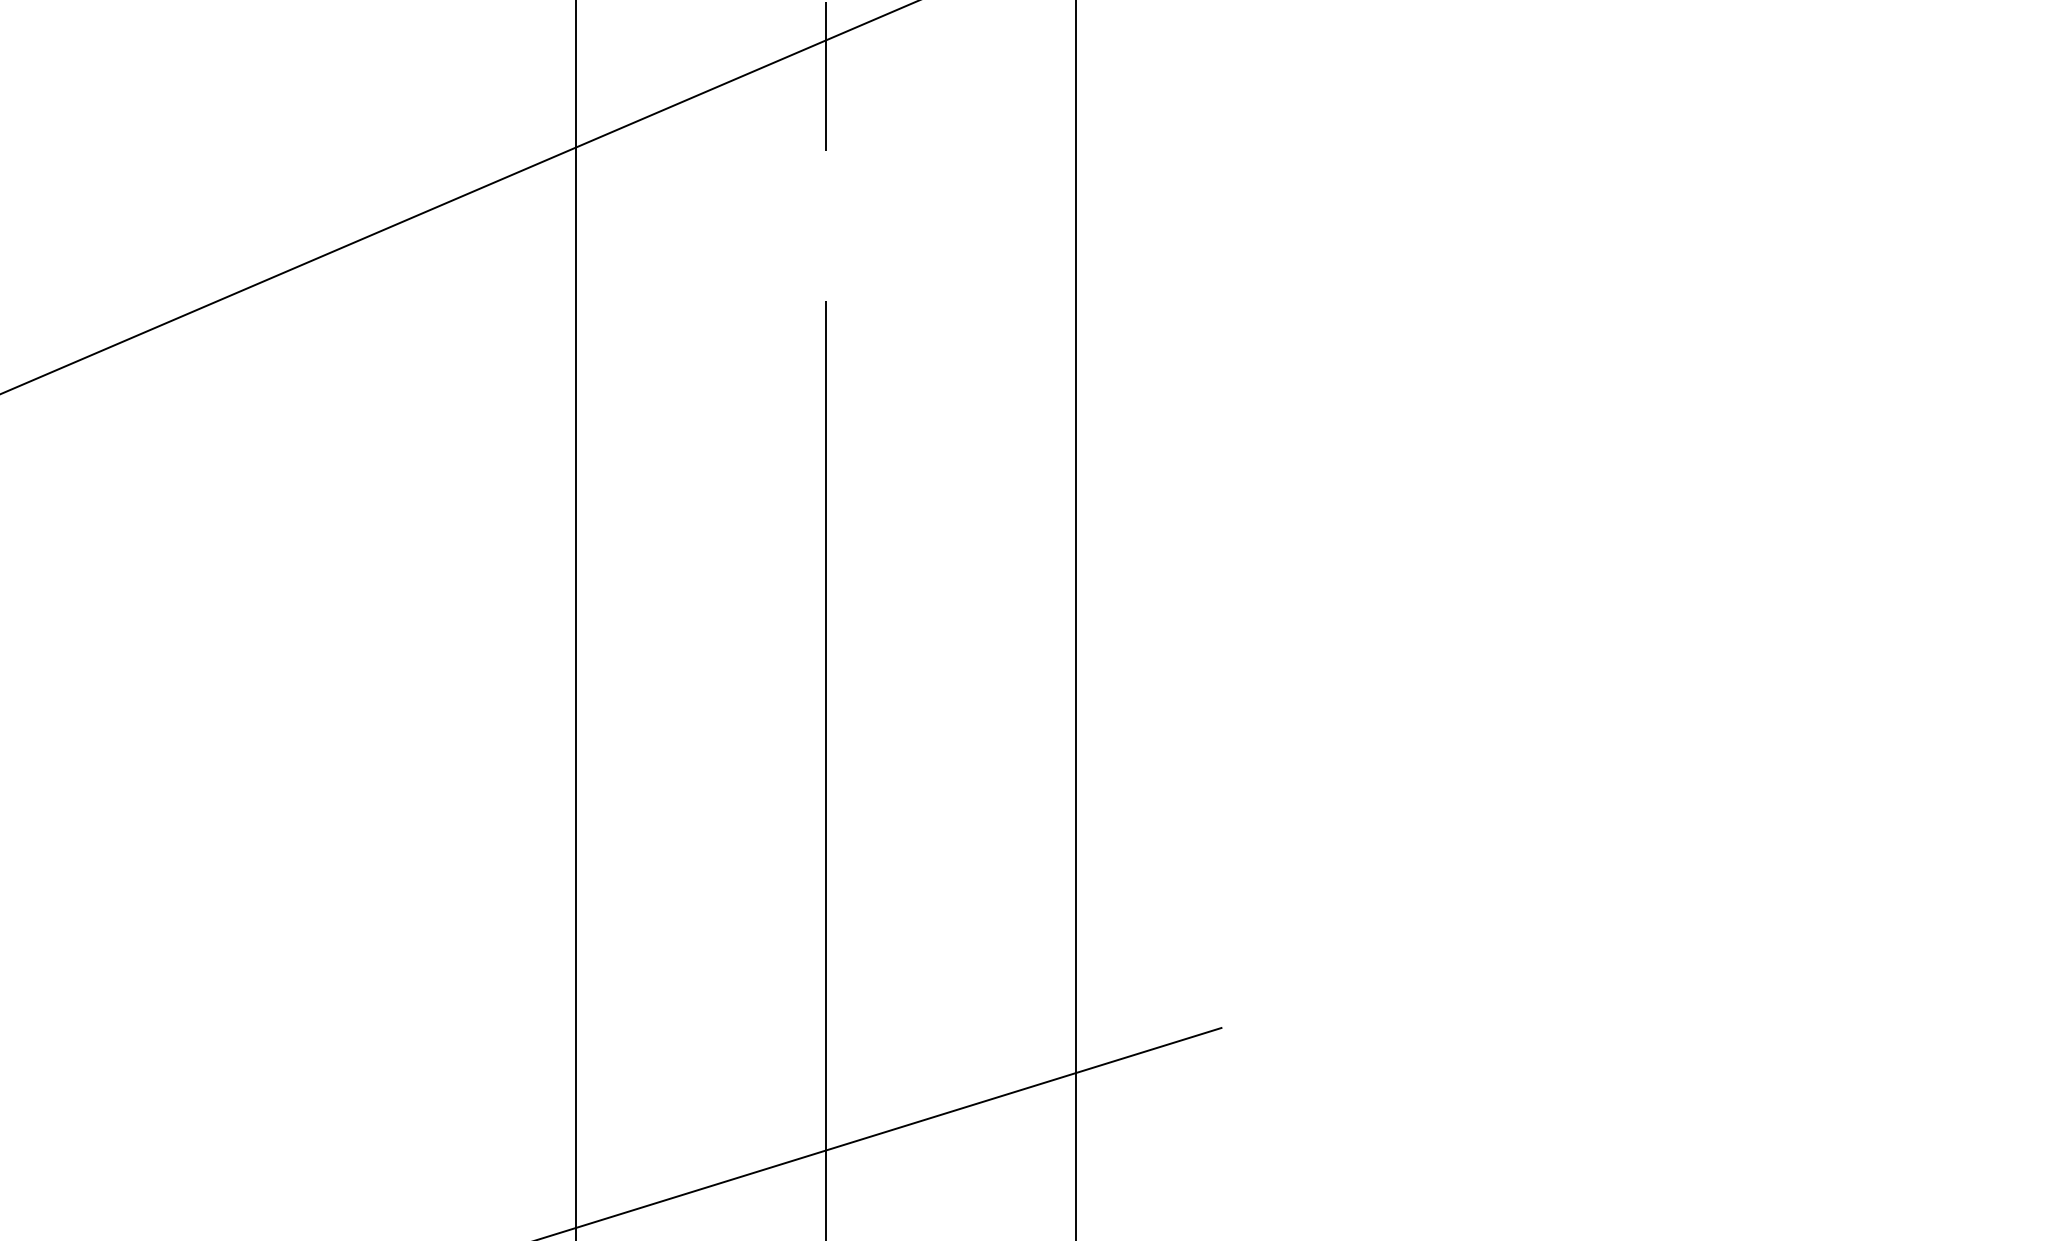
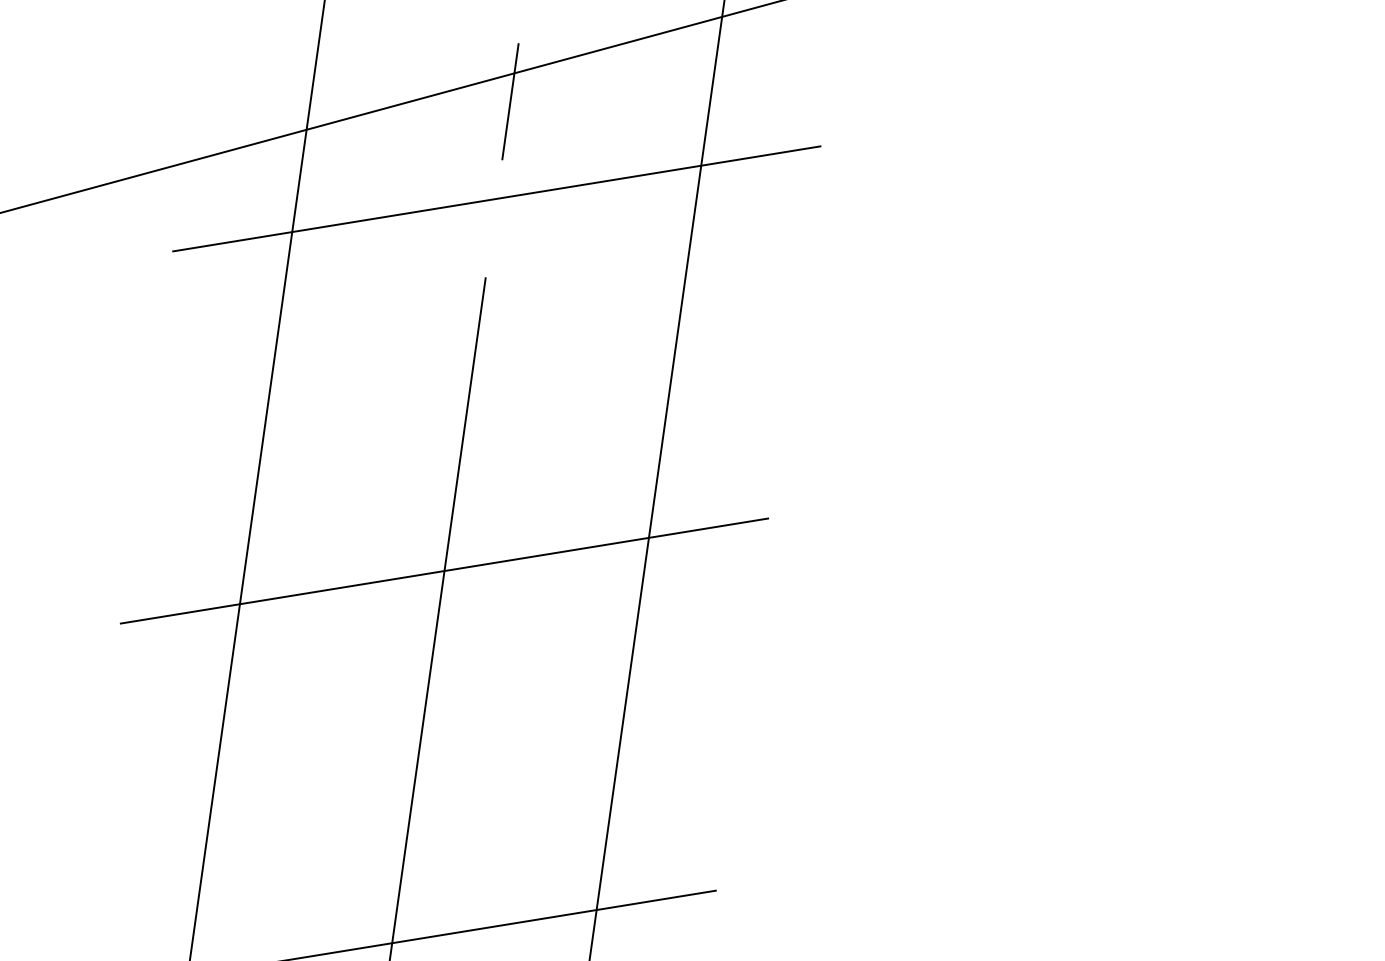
line: (825, 200) -> (496, 198), added
line: (825, 675) -> (444, 570), added

